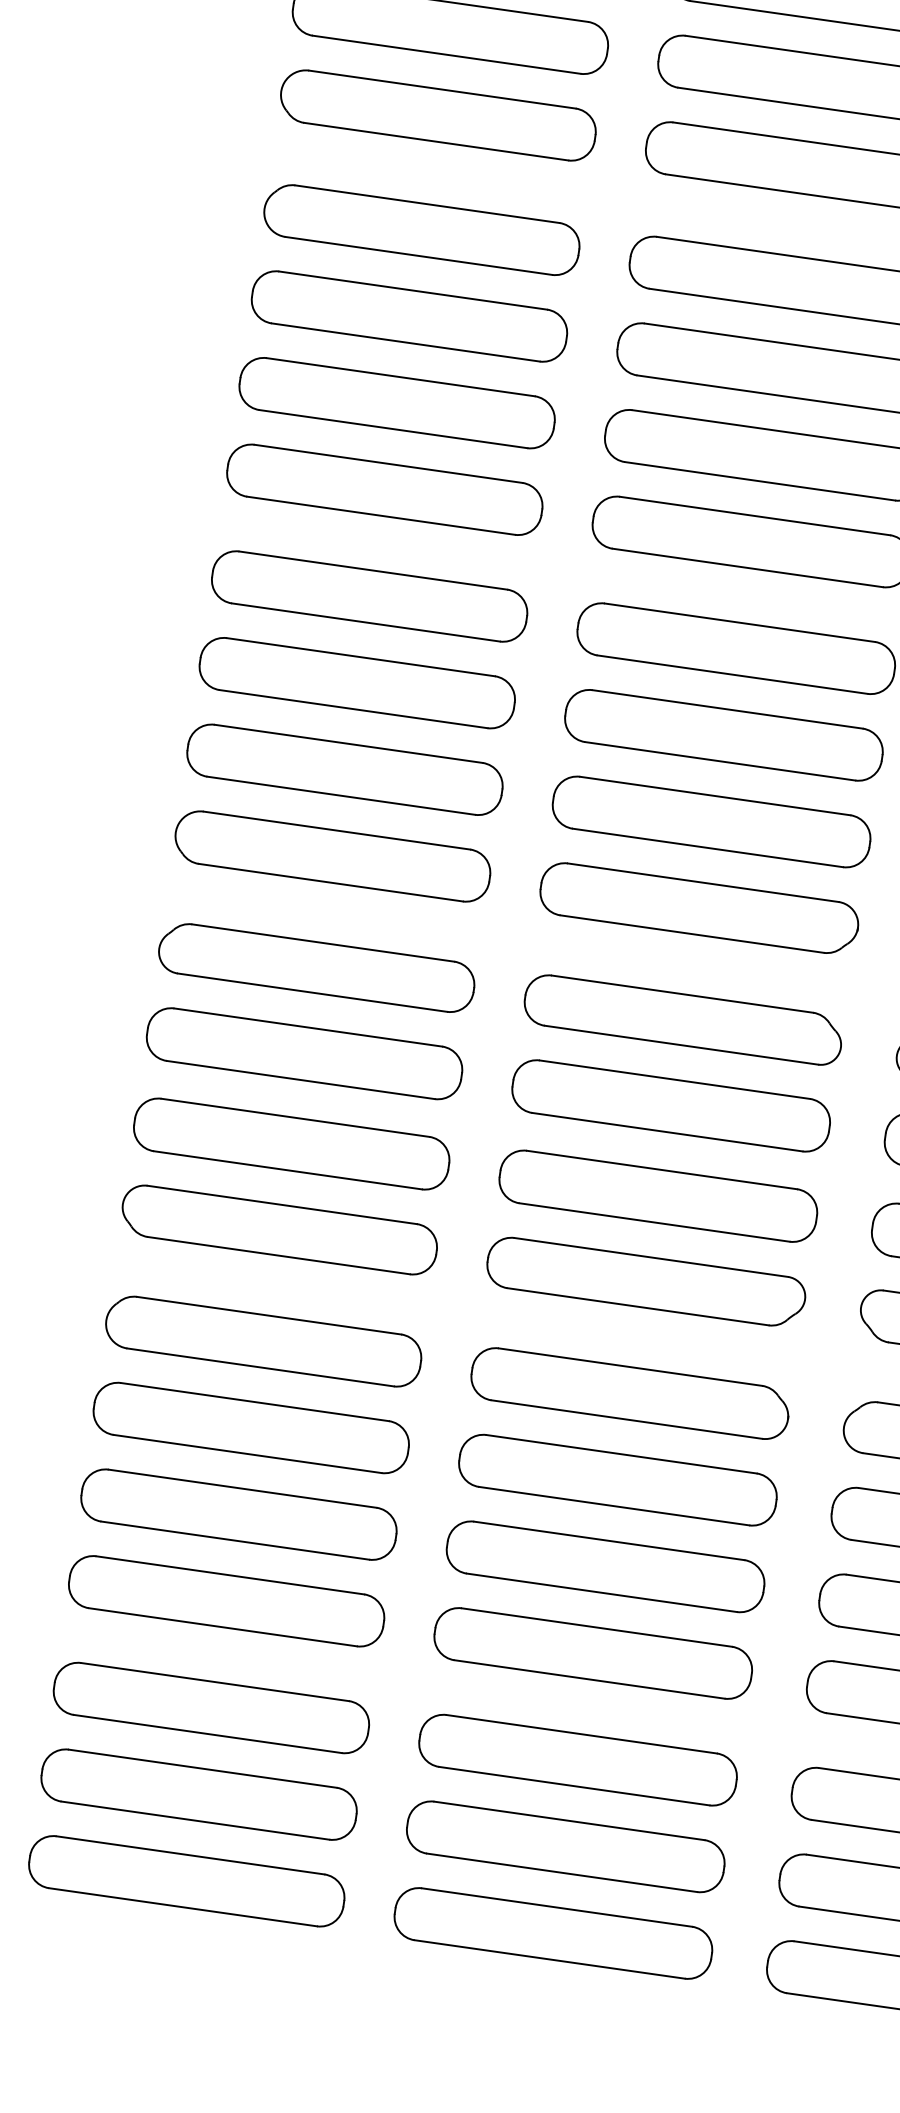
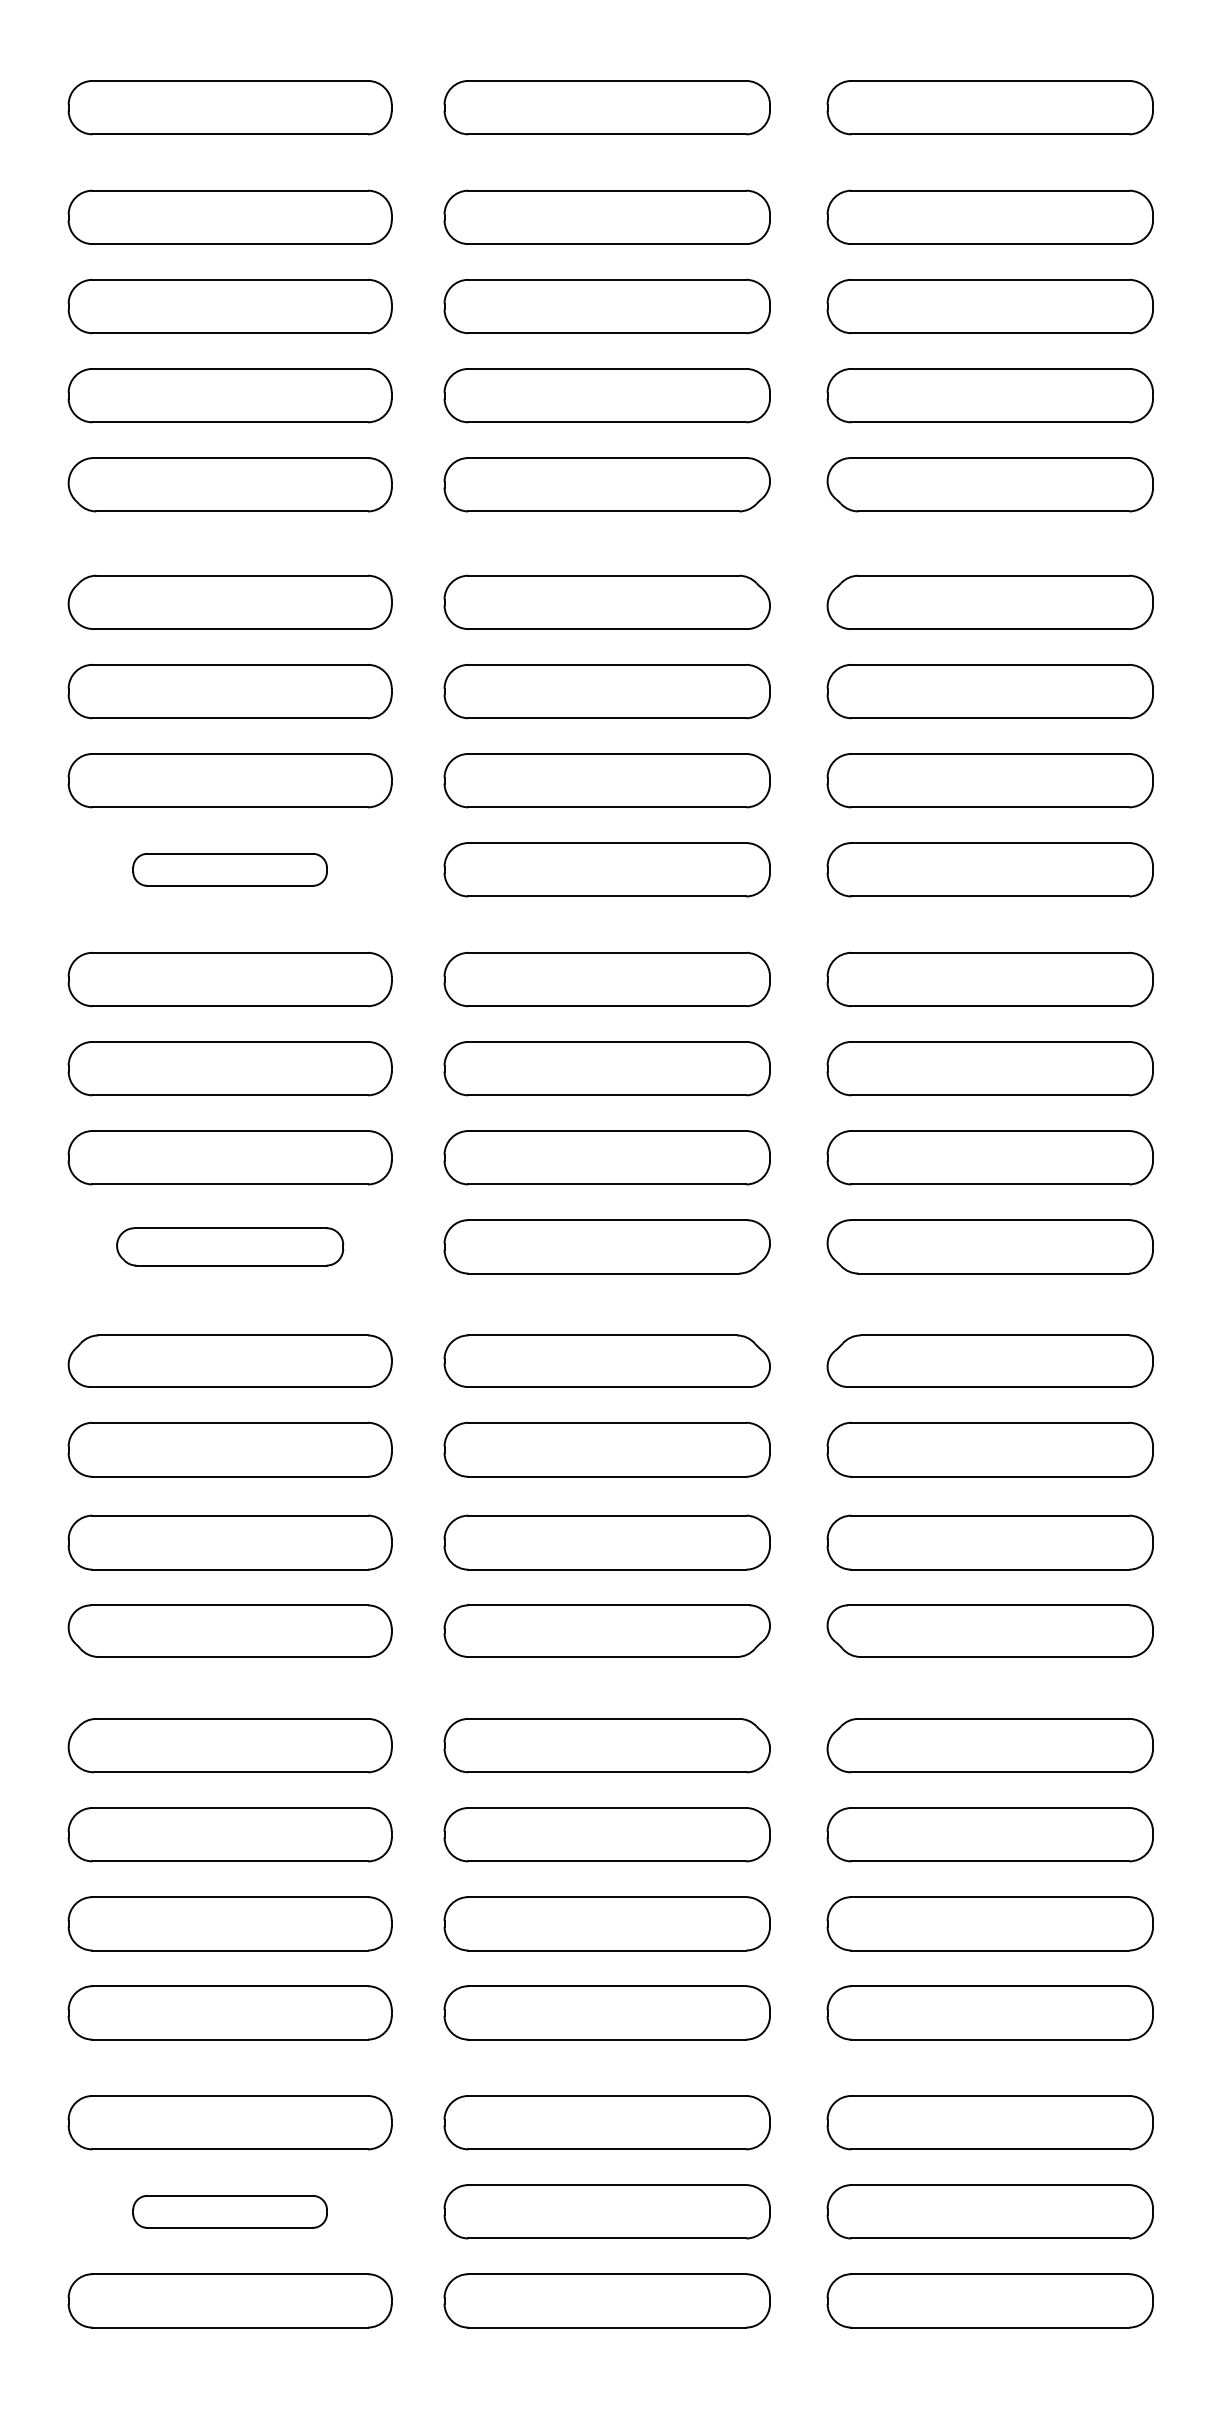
part: (384, 489) -> (229, 869), size x0.6
part: (331, 856) -> (229, 1246), size x0.7
part: (198, 1794) -> (229, 2211), size x0.6

